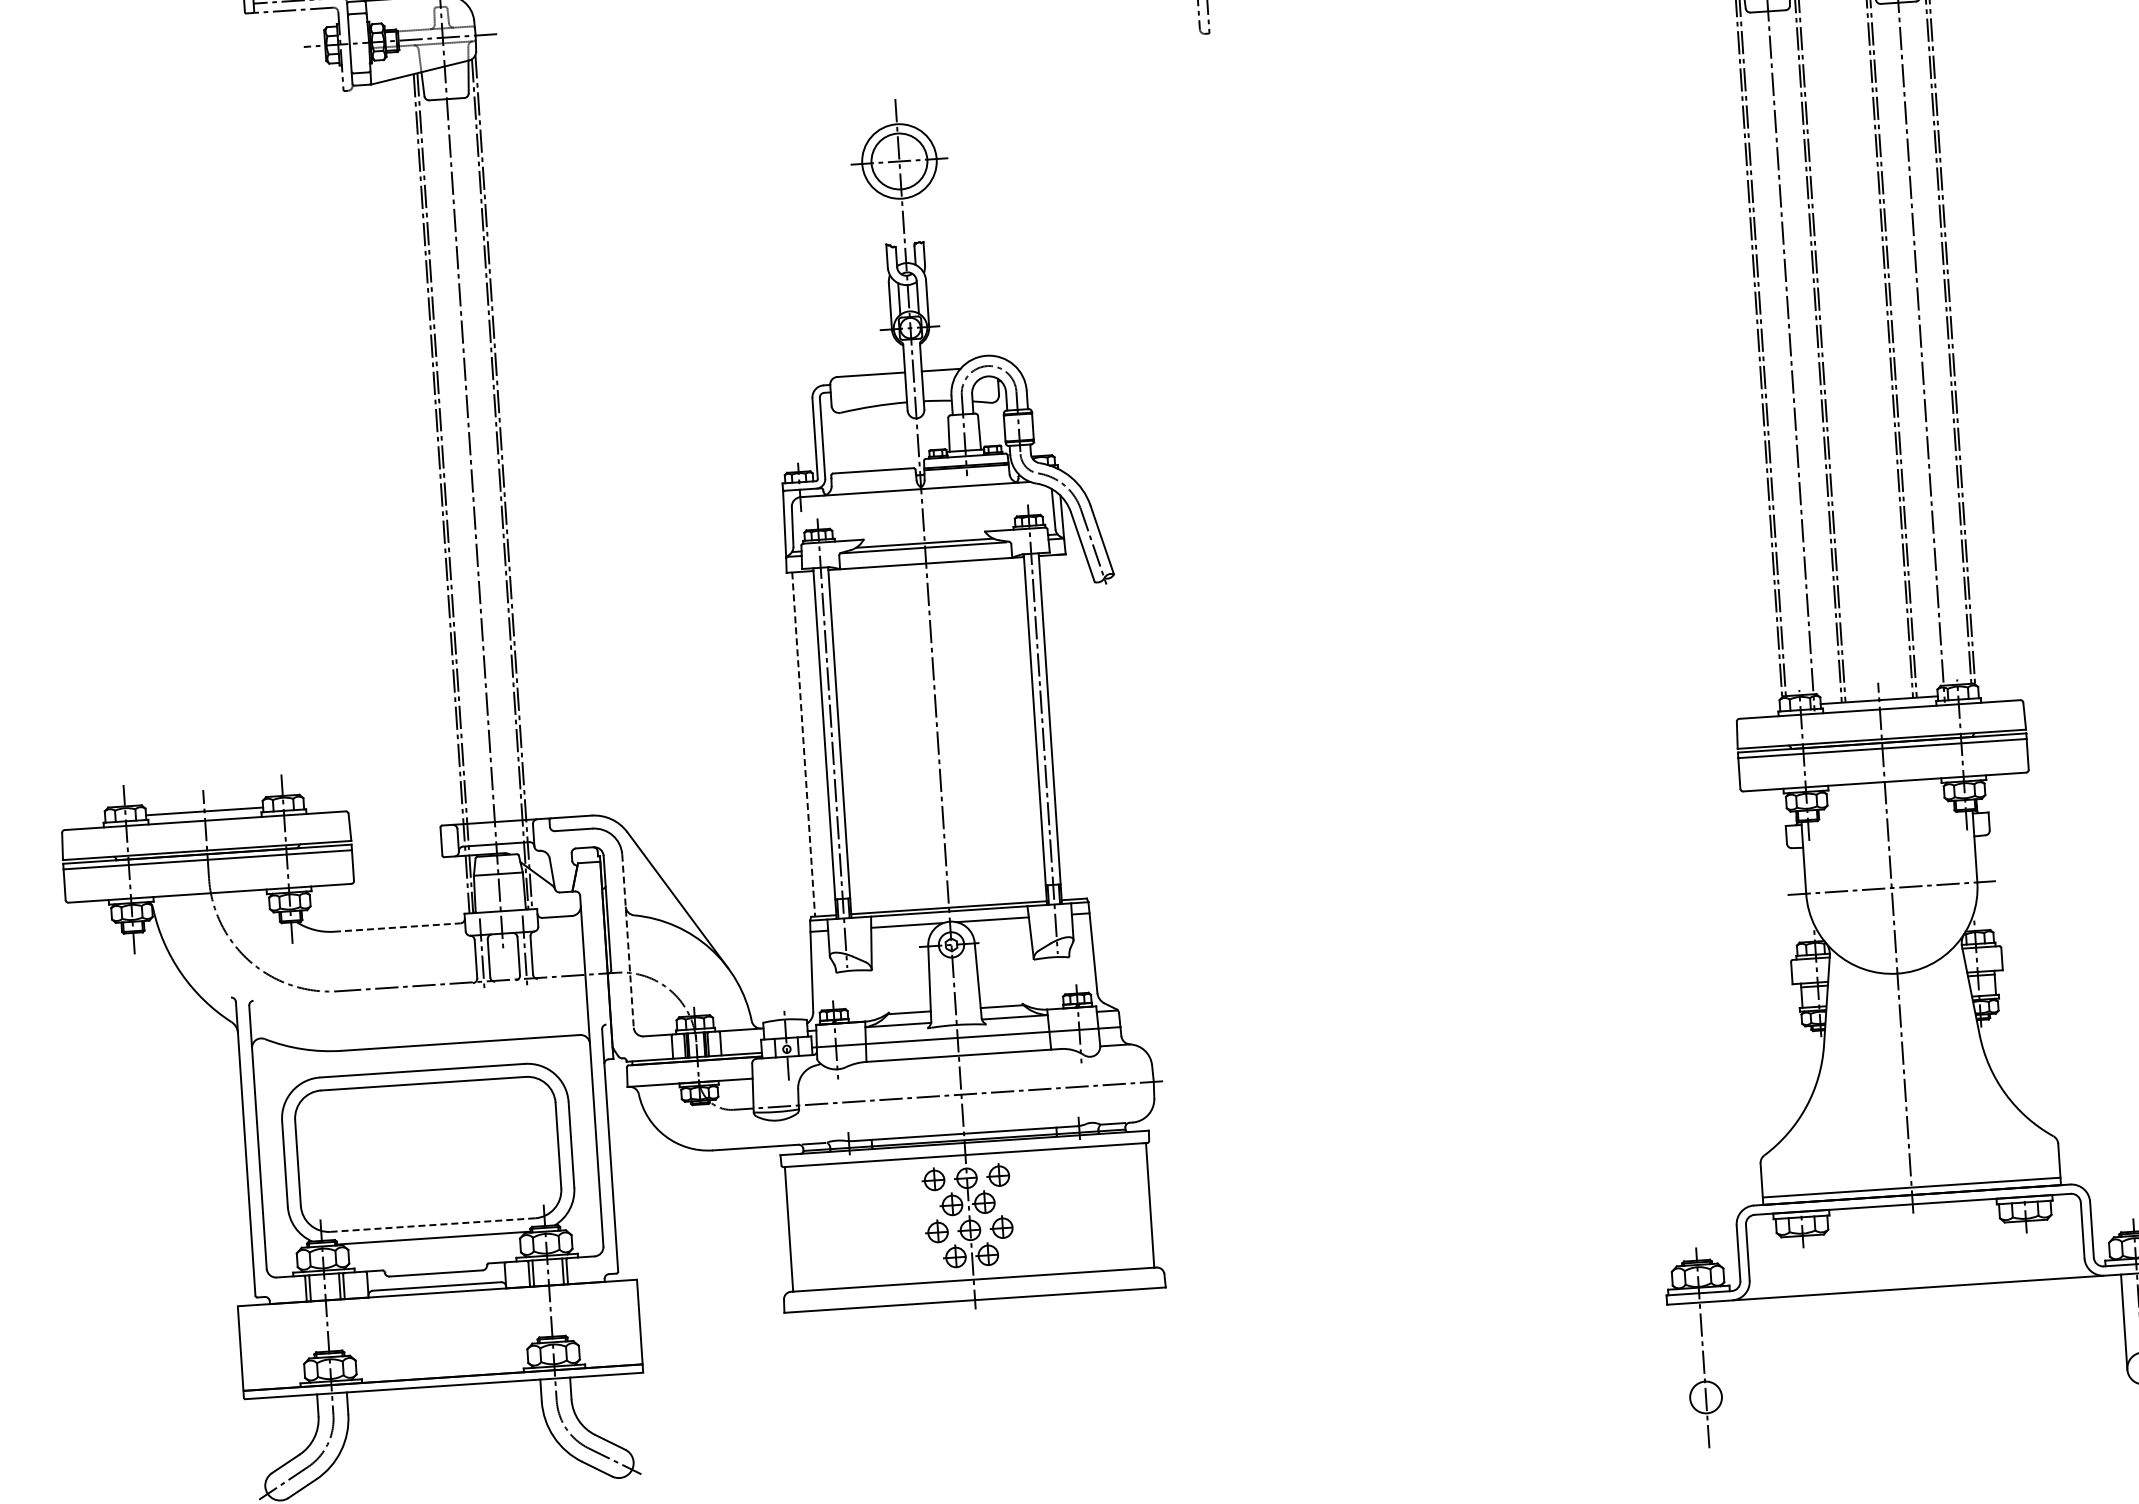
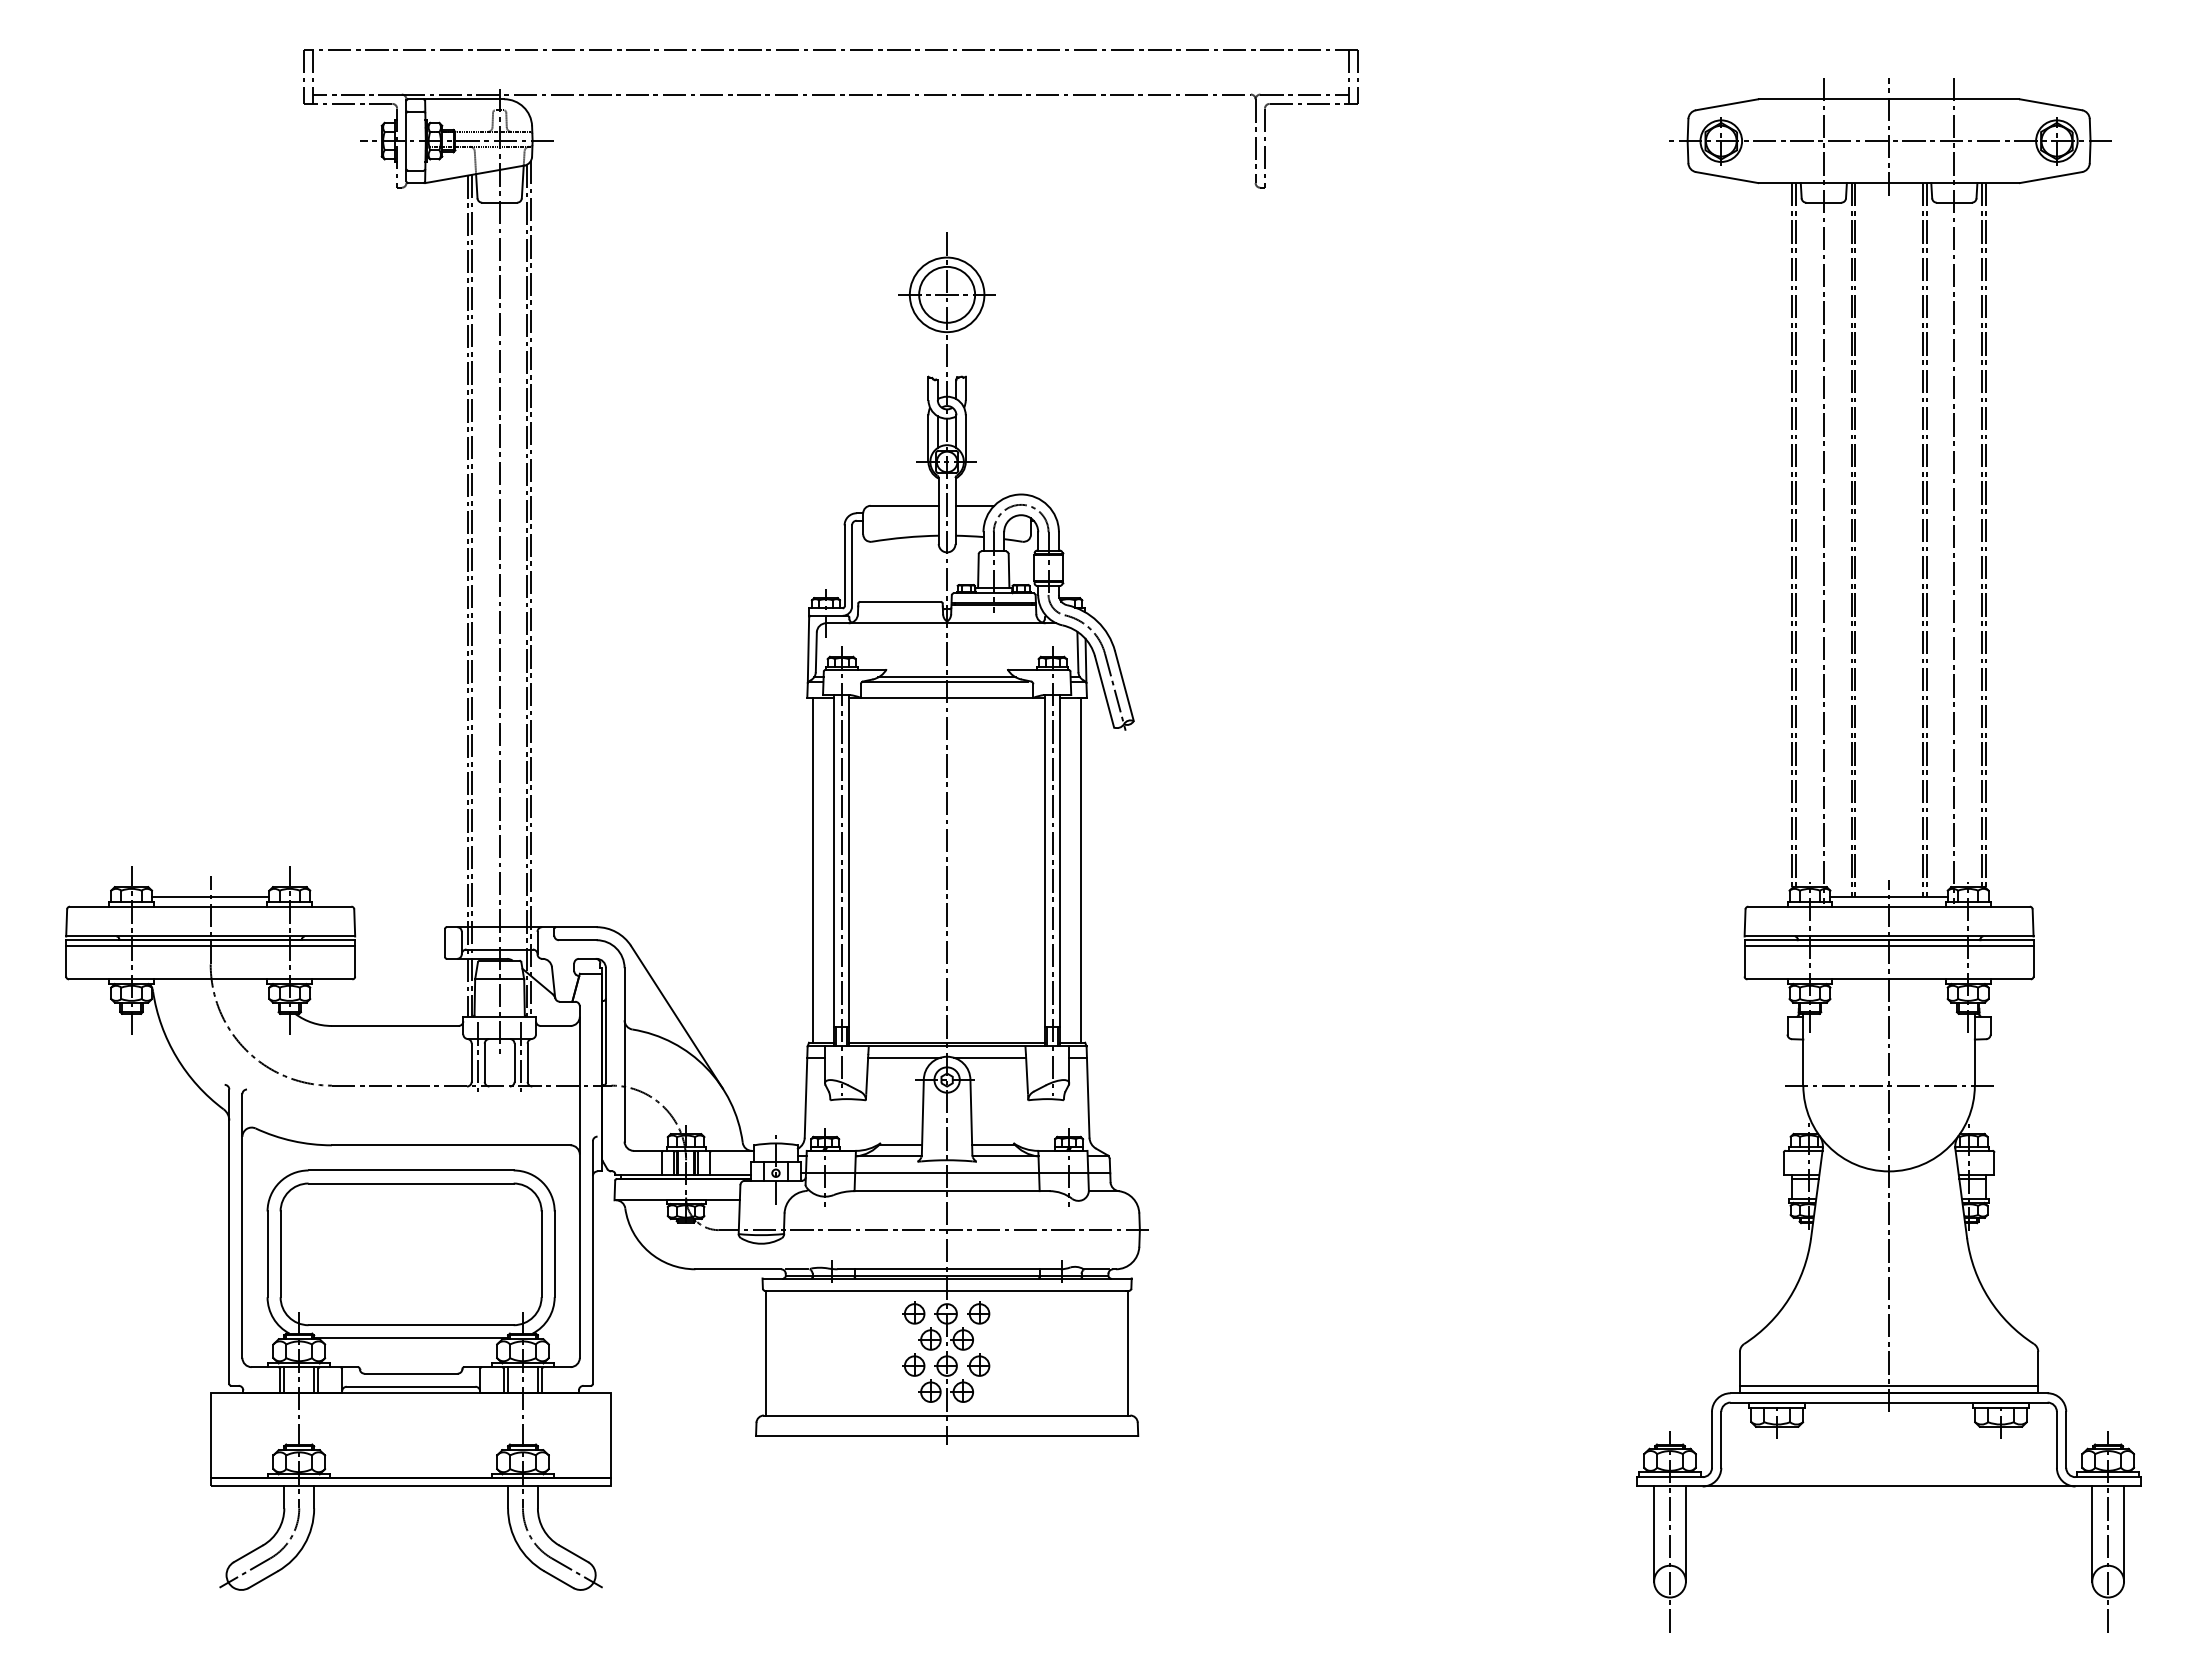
line: (1071, 725) -> (1081, 869), added
line: (803, 744) -> (812, 870), dashed -> solid
line: (397, 927) -> (395, 1025), dashed -> solid
line: (627, 940) -> (624, 1054), dashed -> solid
line: (433, 1225) -> (411, 1325), dashed -> solid
line: (1718, 1348) -> (1685, 1533), added
line: (1687, 1350) -> (1654, 1533), added

